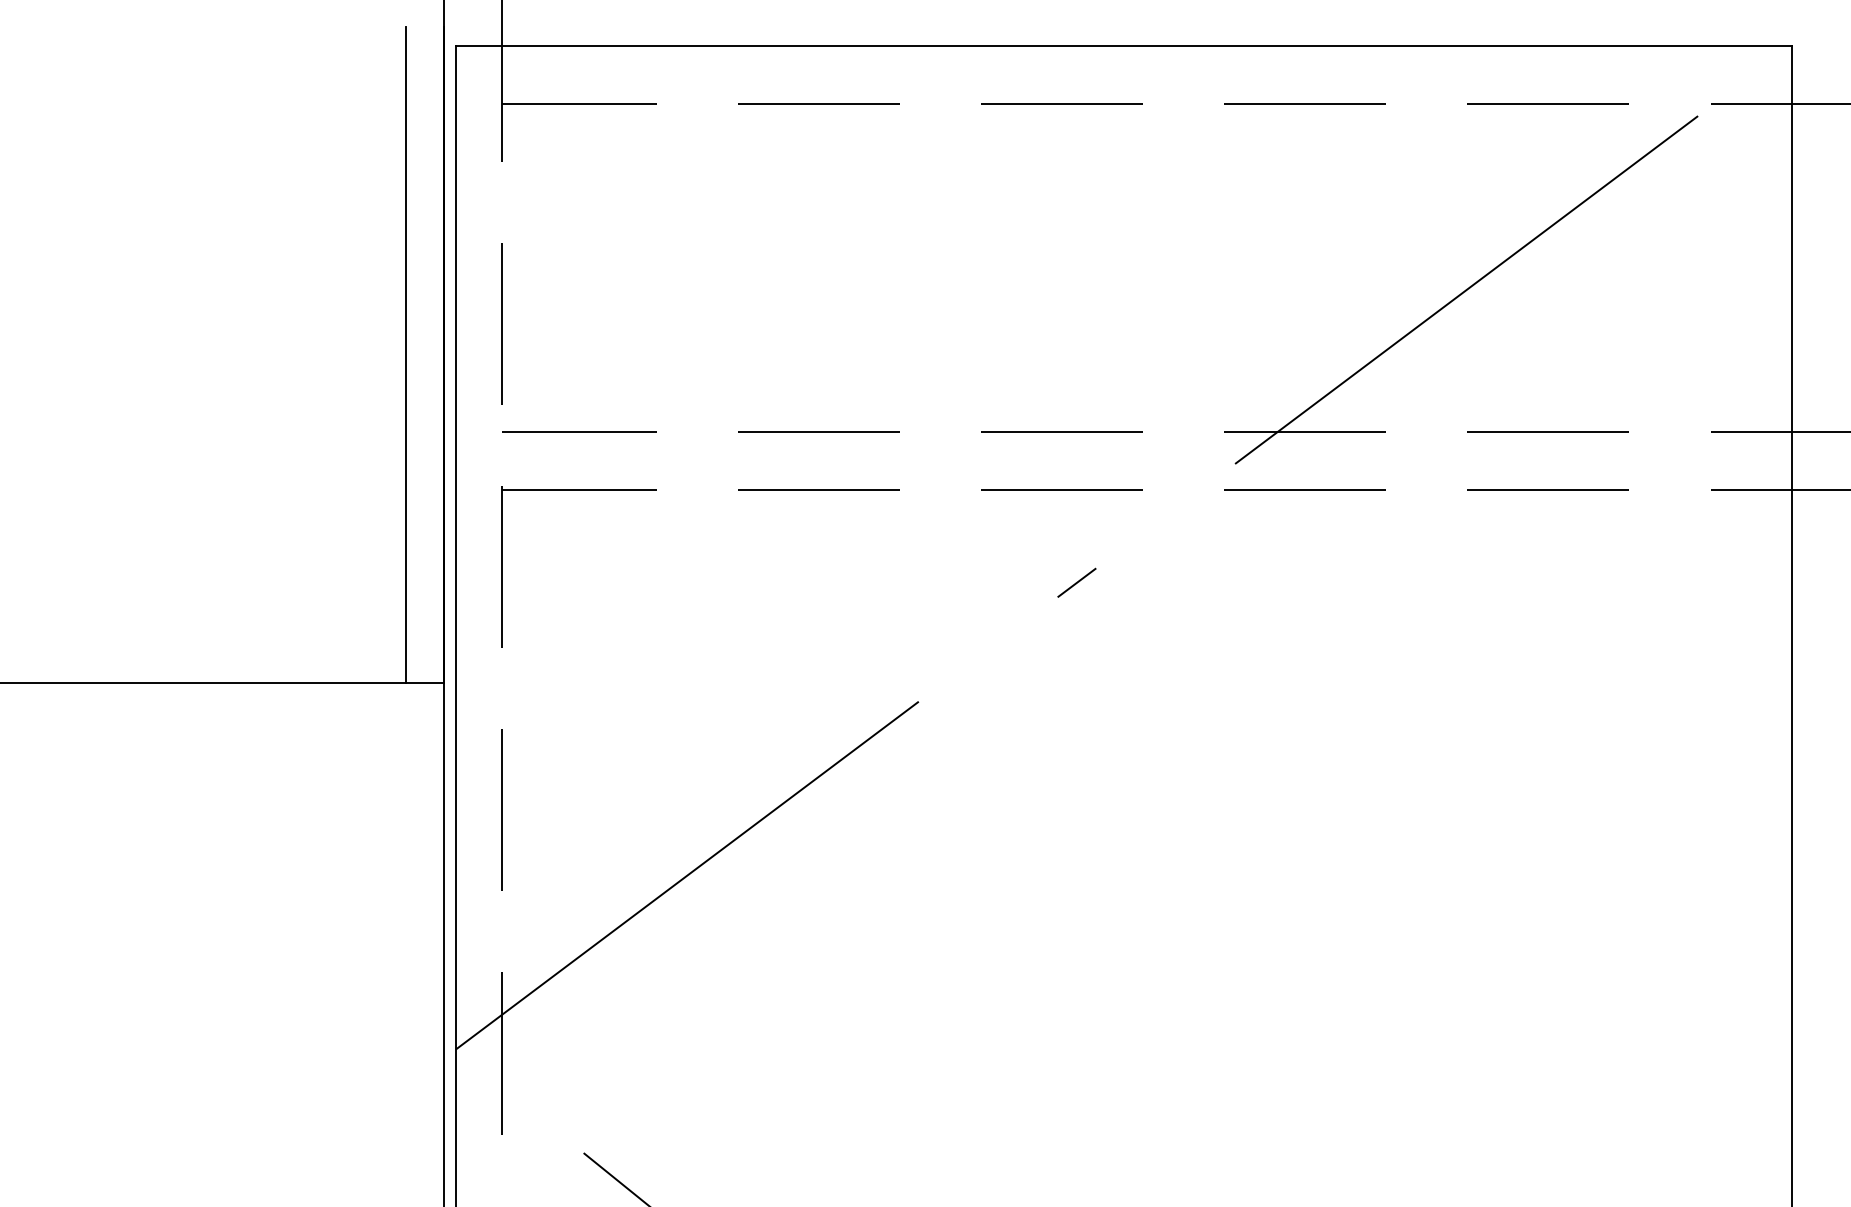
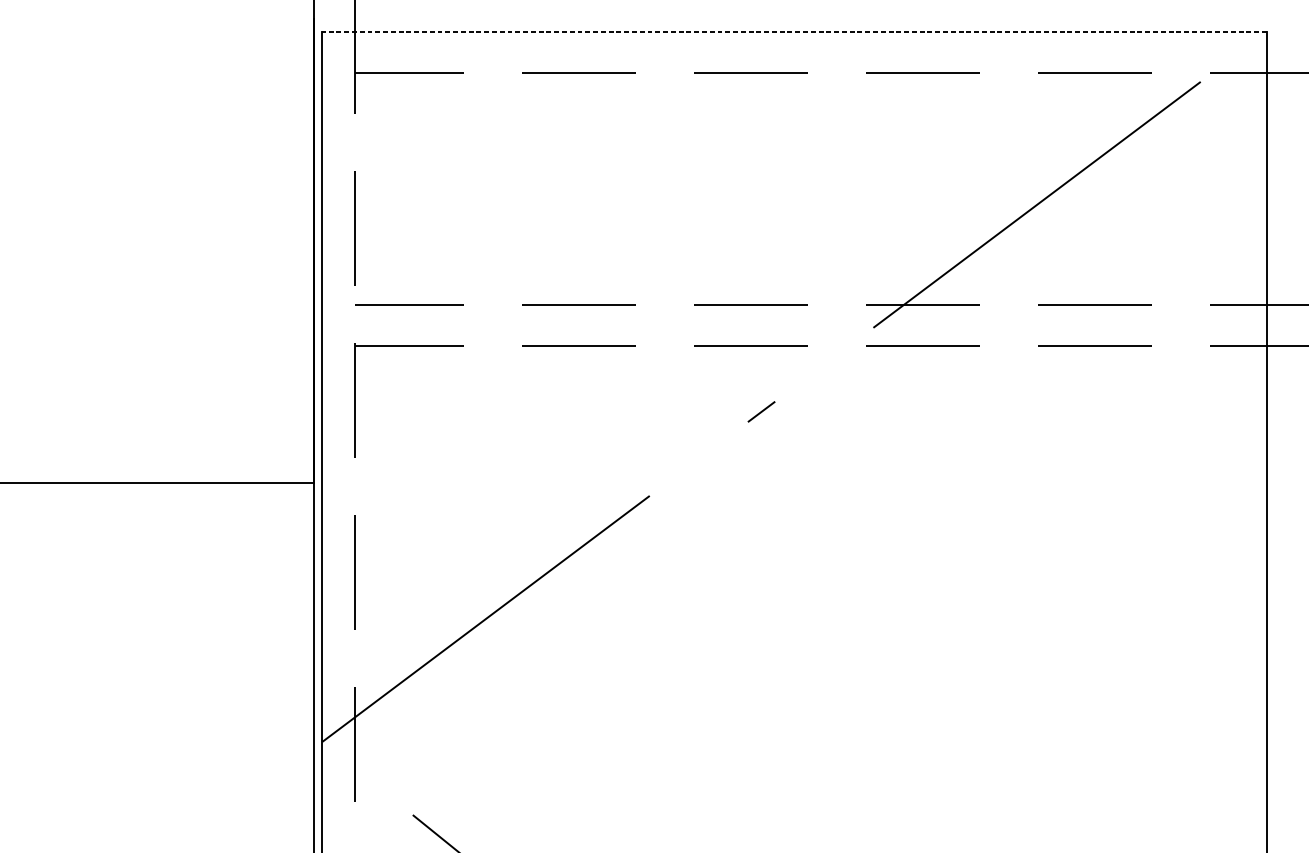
line: (1123, 45) -> (794, 31), solid -> dashed
line: (405, 354) -> (286, 250), removed

